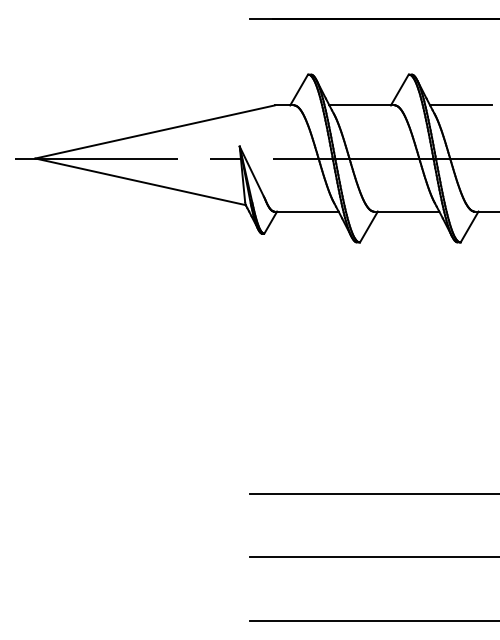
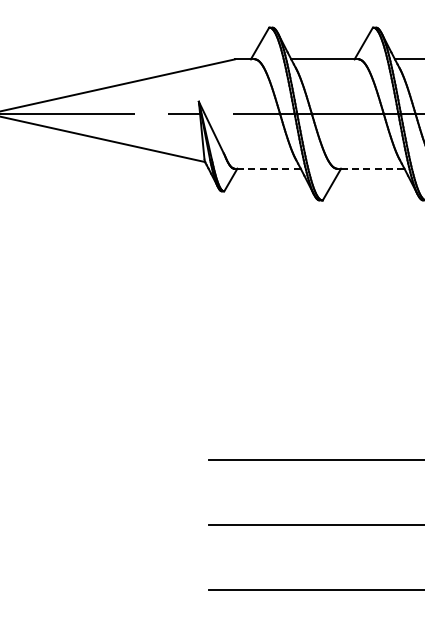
line: (307, 211) -> (268, 168), solid -> dashed
line: (408, 211) -> (372, 168), solid -> dashed

